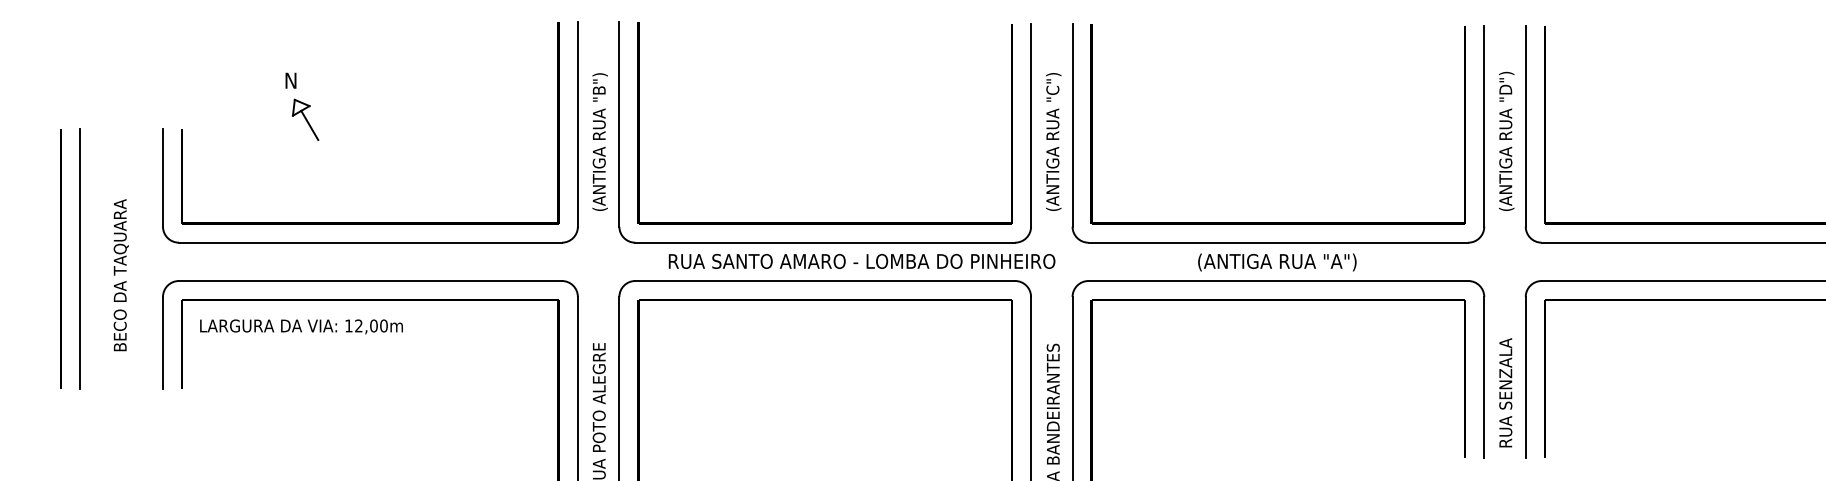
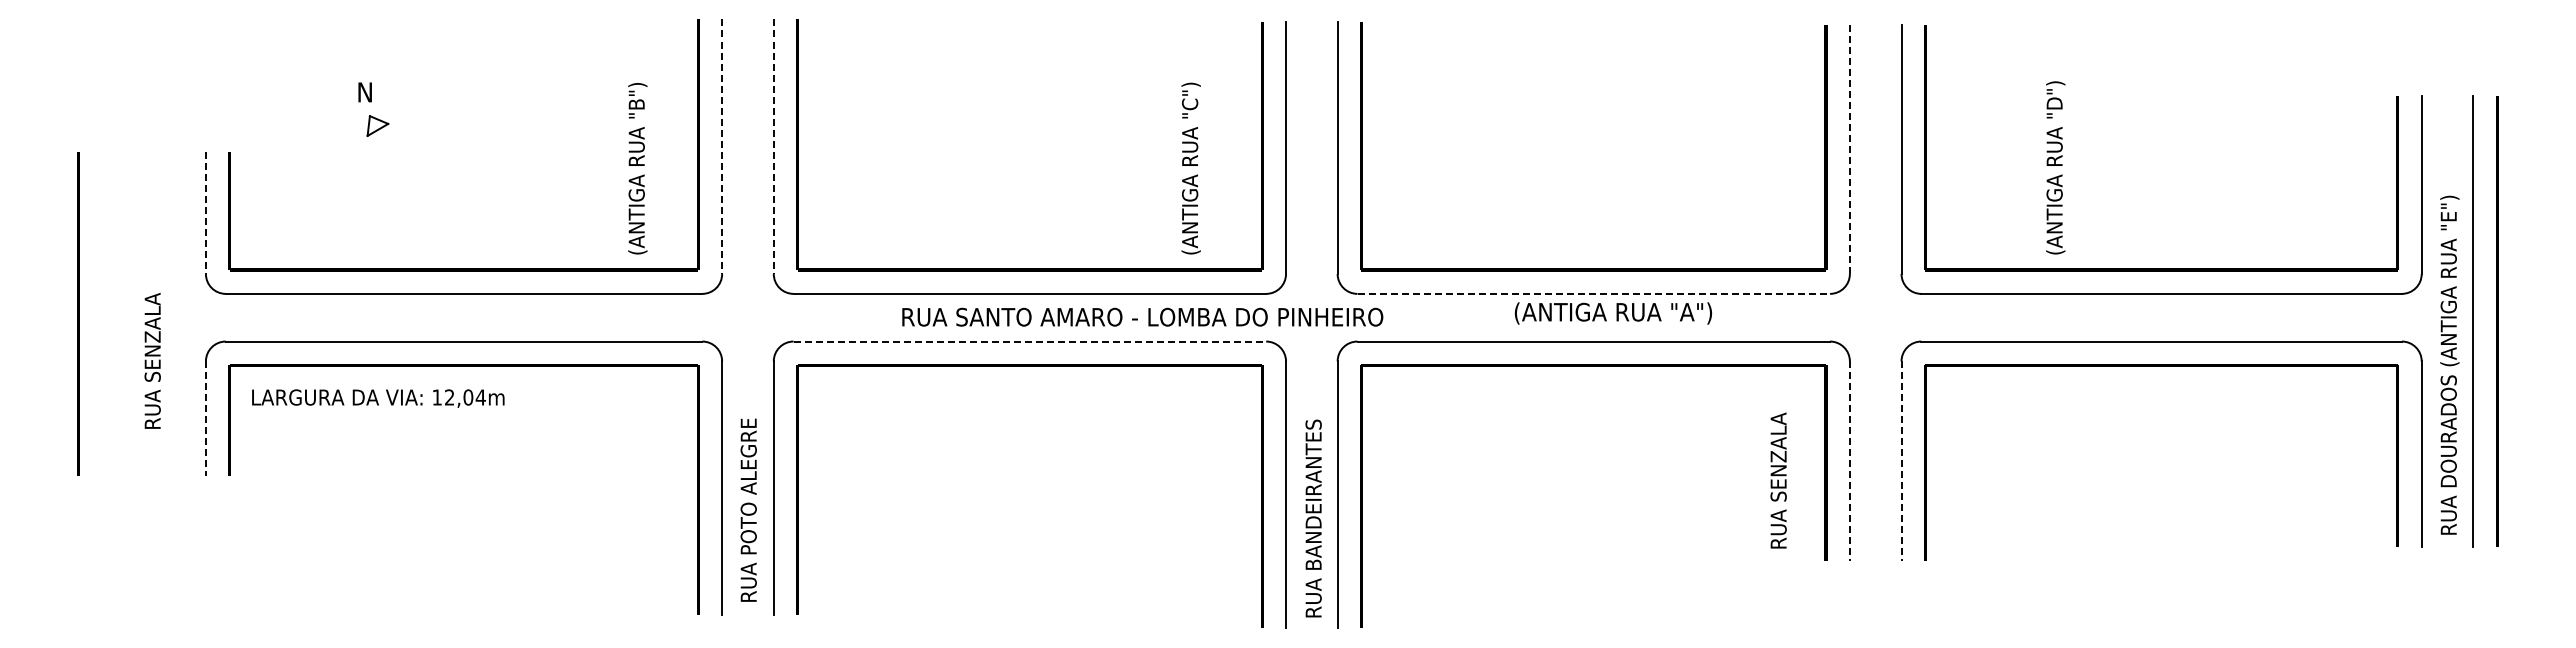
line: (309, 125) -> (388, 147), removed
line: (578, 125) -> (722, 147), solid -> dashed
line: (619, 125) -> (773, 147), solid -> dashed
line: (1483, 126) -> (1849, 149), solid -> dashed
text: (599, 141) -> (637, 168), moved
text: (1053, 141) -> (1190, 168), moved
text: (1506, 141) -> (2055, 167), moved
line: (162, 178) -> (205, 213), solid -> dashed
line: (1279, 242) -> (1594, 293), solid -> dashed
line: (79, 258) -> (102, 313), removed
text: (861, 260) -> (1142, 316), moved
text: (1277, 262) -> (1613, 313), moved
text: (120, 273) -> (153, 332), BECO DA TAQUARA -> RUA SENZALA
line: (825, 280) -> (1030, 341), solid -> dashed
text: (383, 325) -> (480, 397), 12,00m -> 12,04m
line: (162, 343) -> (205, 419), solid -> dashed
line: (1483, 377) -> (1849, 461), solid -> dashed
line: (1525, 377) -> (1901, 461), solid -> dashed
text: (1505, 392) -> (1778, 480), moved

